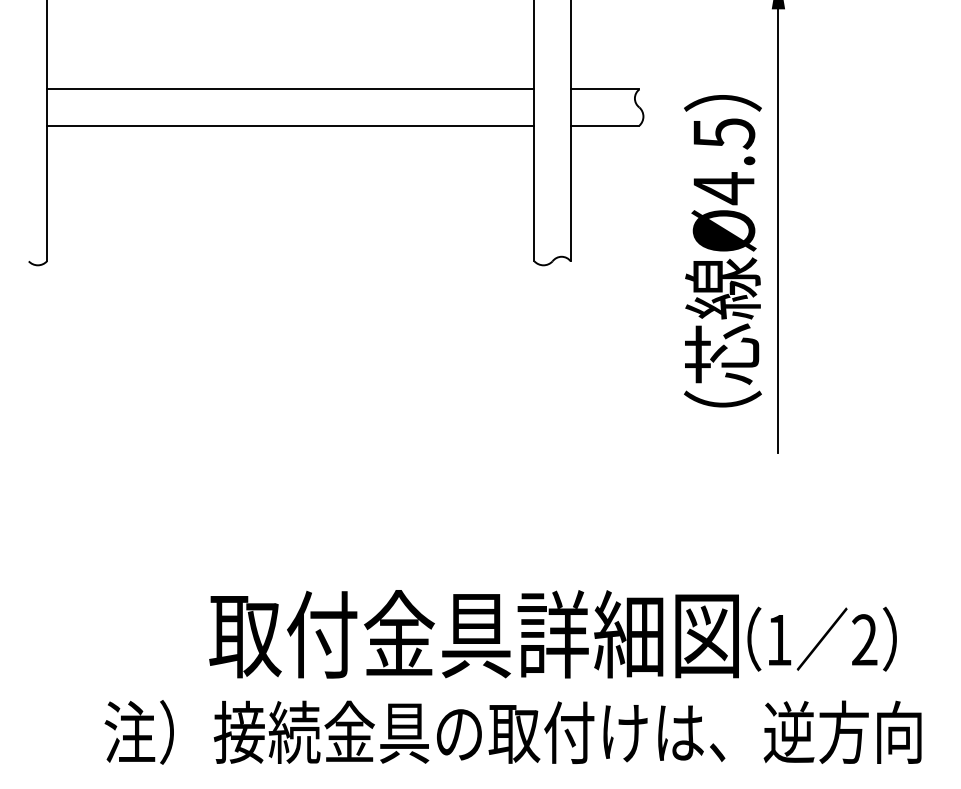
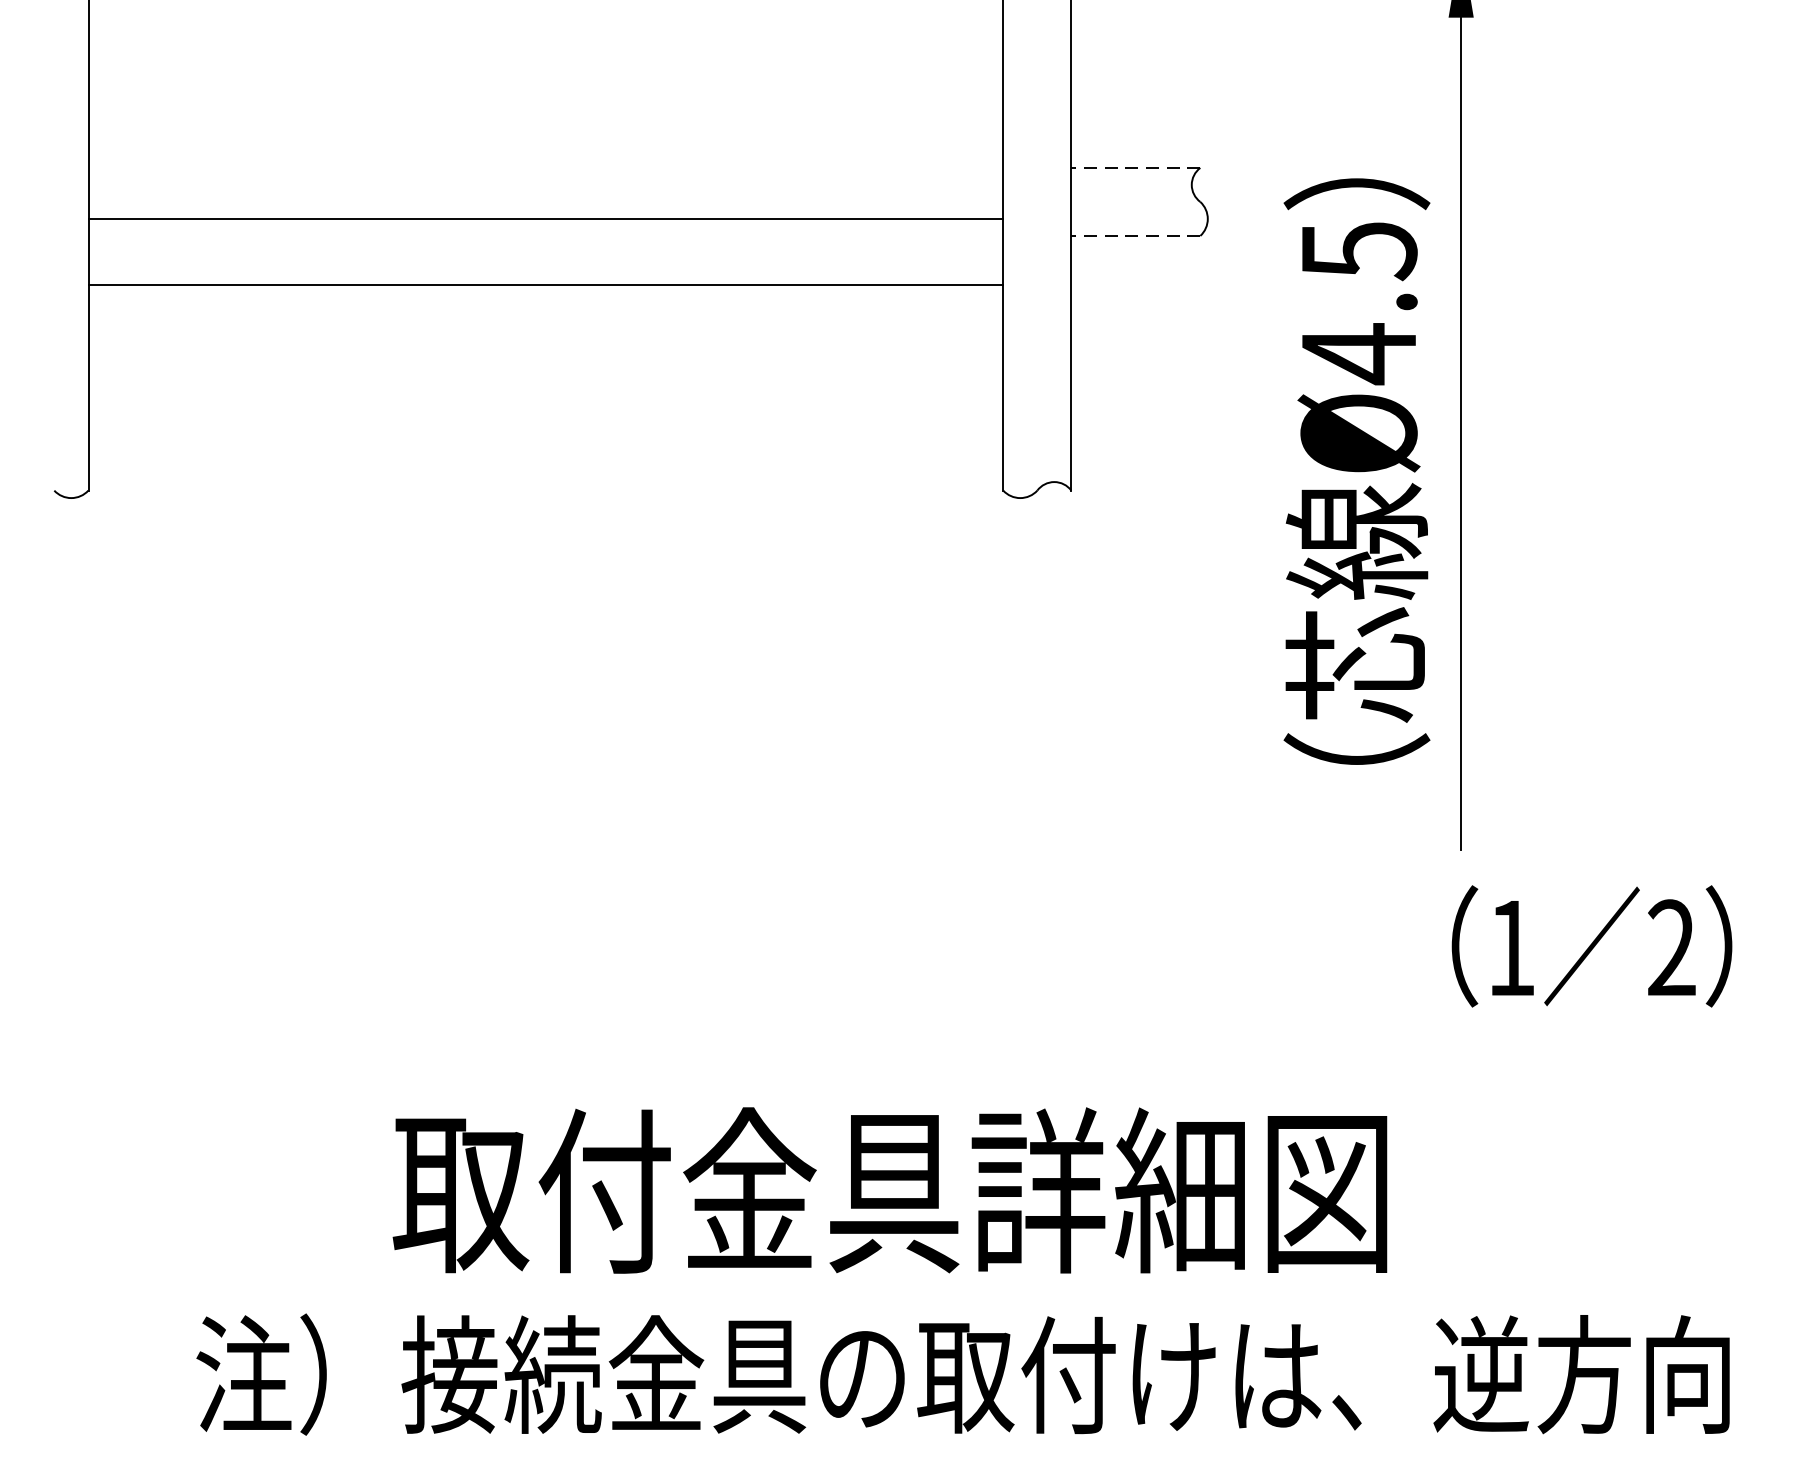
line: (290, 89) -> (545, 218), moved
line: (604, 89) -> (1134, 168), solid -> dashed
line: (290, 125) -> (545, 284), moved
line: (604, 125) -> (1134, 235), solid -> dashed
text: (821, 638) -> (1590, 945), moved

